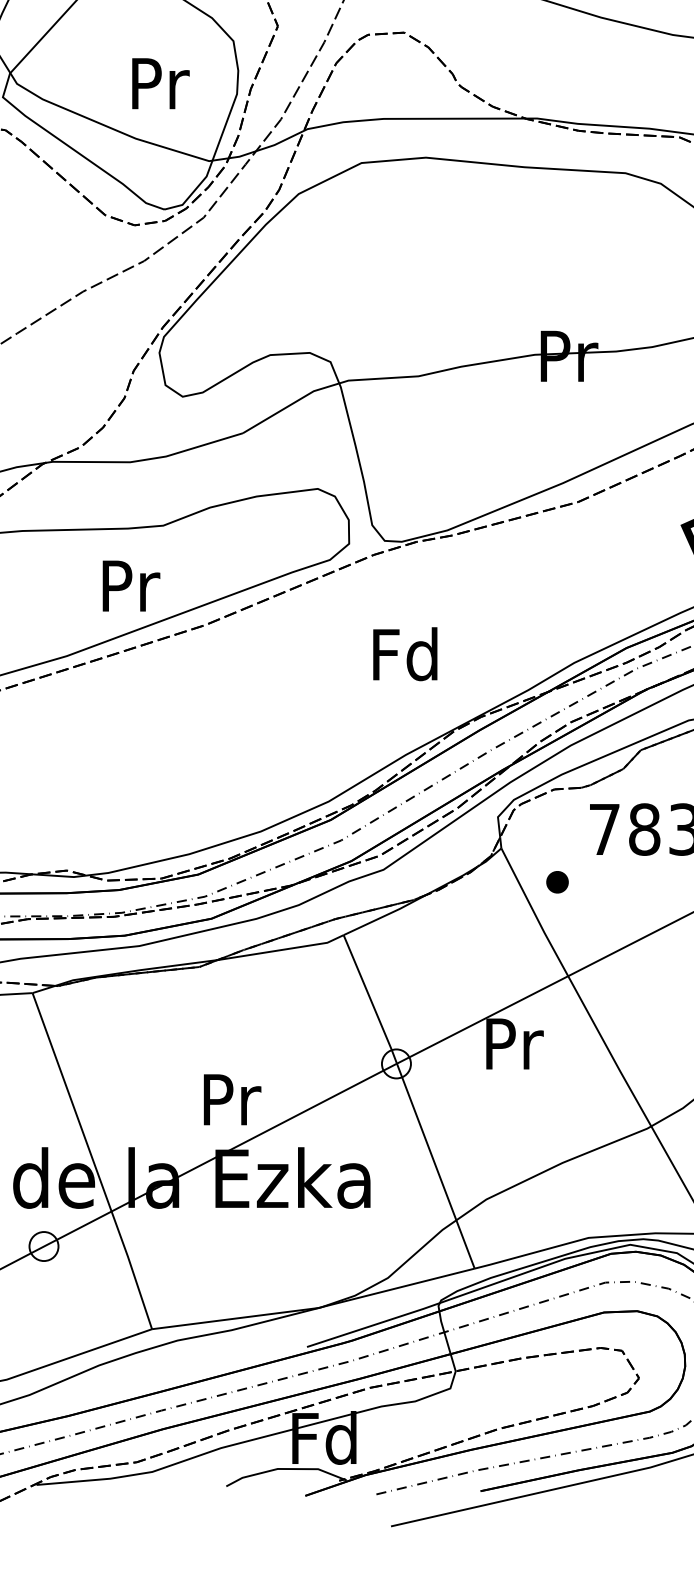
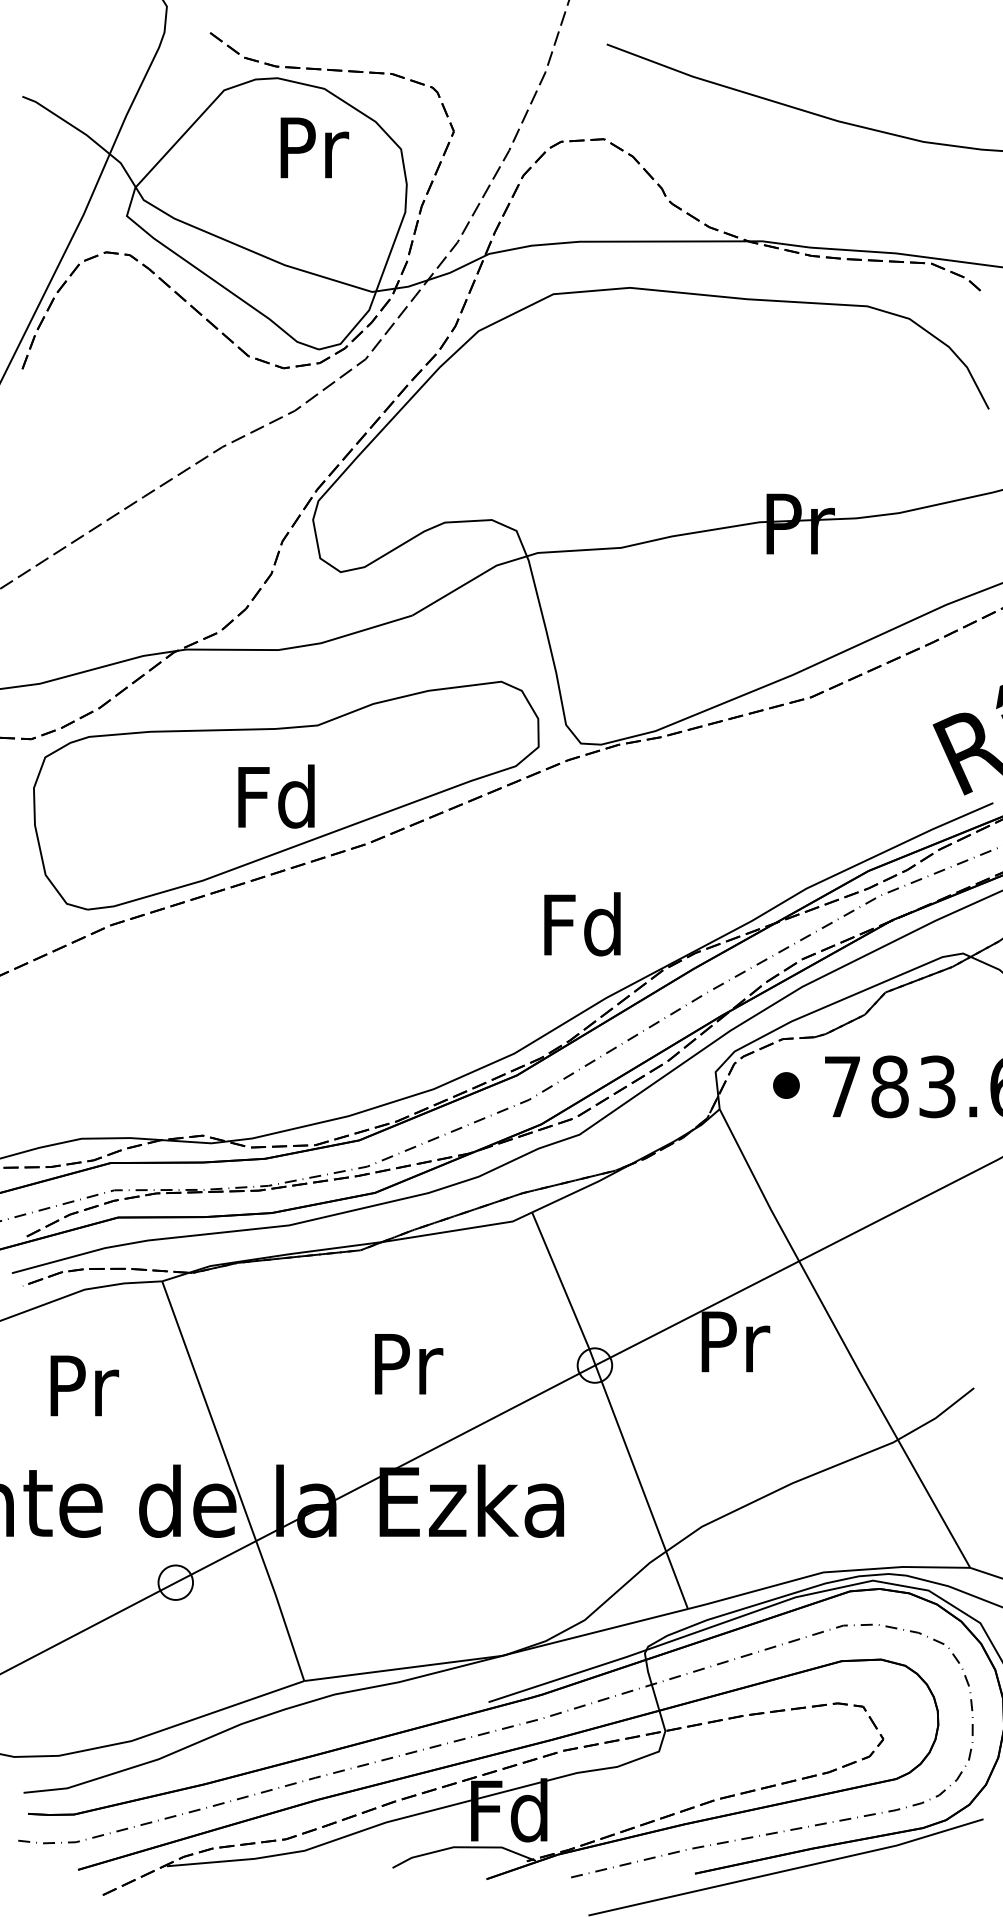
text: (160, 83) -> (314, 147), moved
text: (128, 585) -> (276, 796), Pr -> Fd
text: (405, 654) -> (582, 924), moved
part: (557, 882) -> (786, 1085), moved
text: (232, 1100) -> (409, 1364), moved

